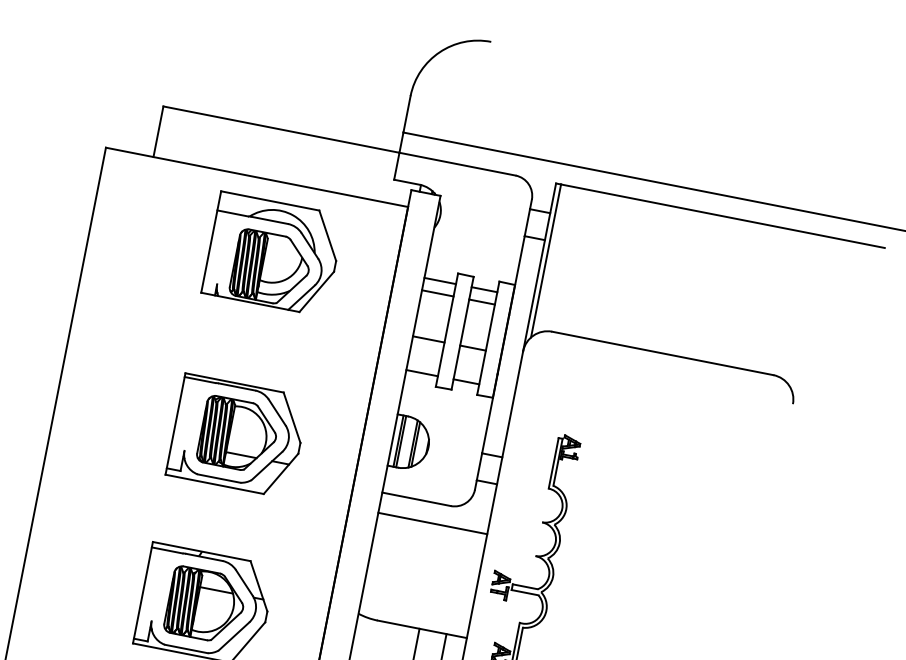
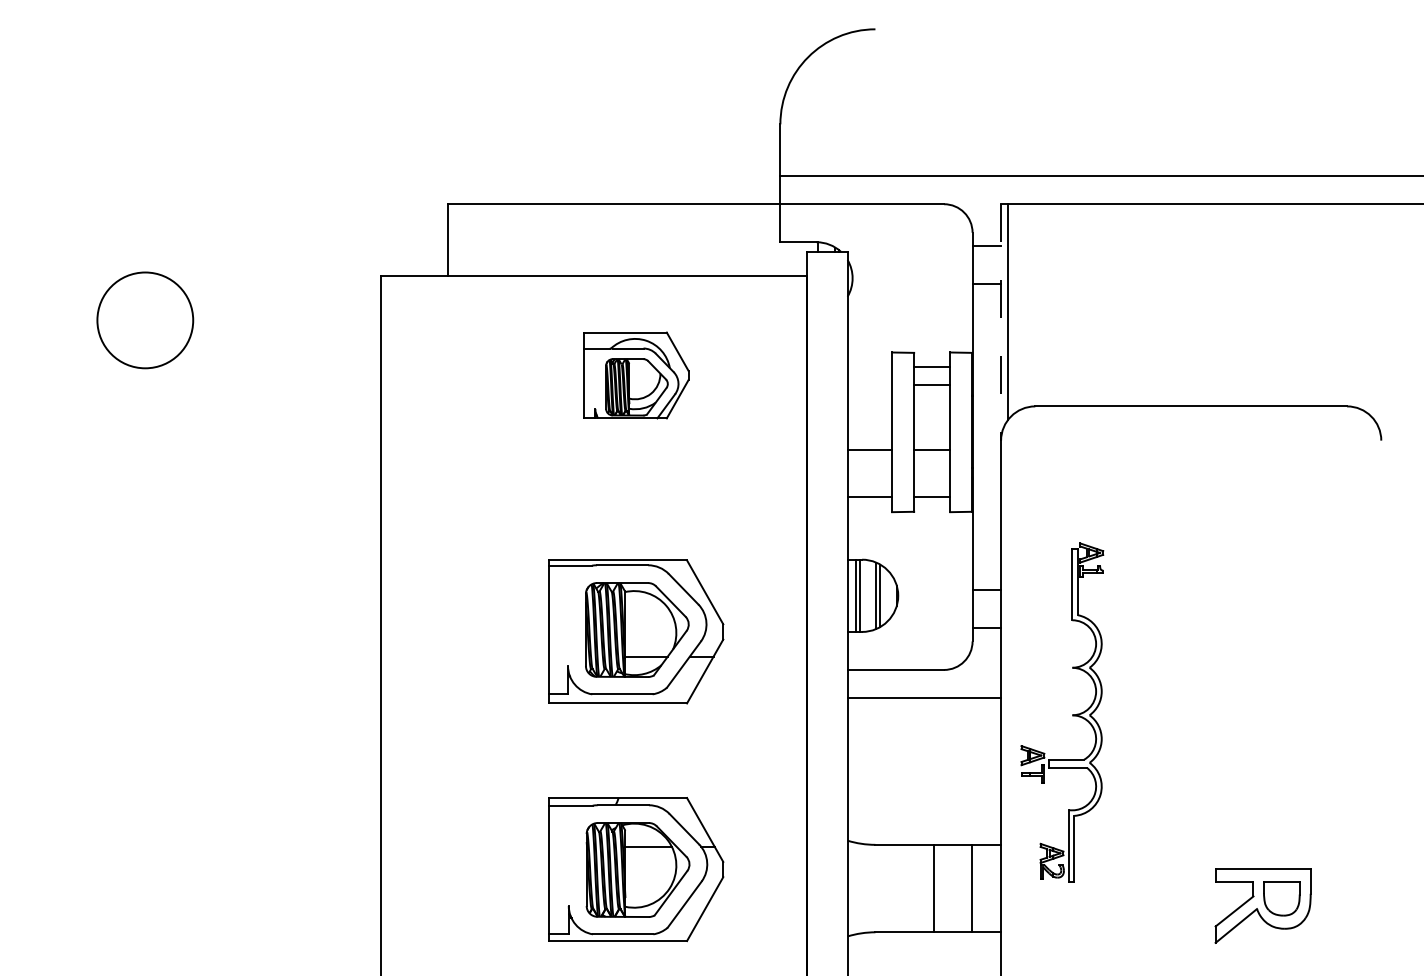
part: (273, 254) -> (636, 375), size x0.6
line: (539, 267) -> (1001, 322), solid -> dashed
line: (439, 281) -> (869, 367), removed
line: (437, 293) -> (869, 384), removed

